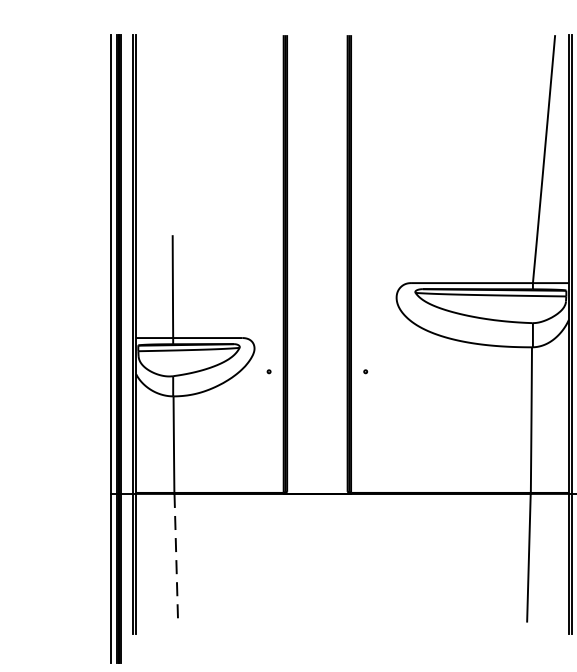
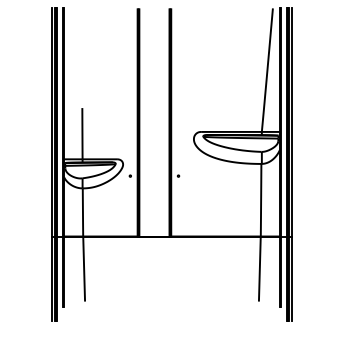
line: (177, 557) -> (84, 268), dashed -> solid

